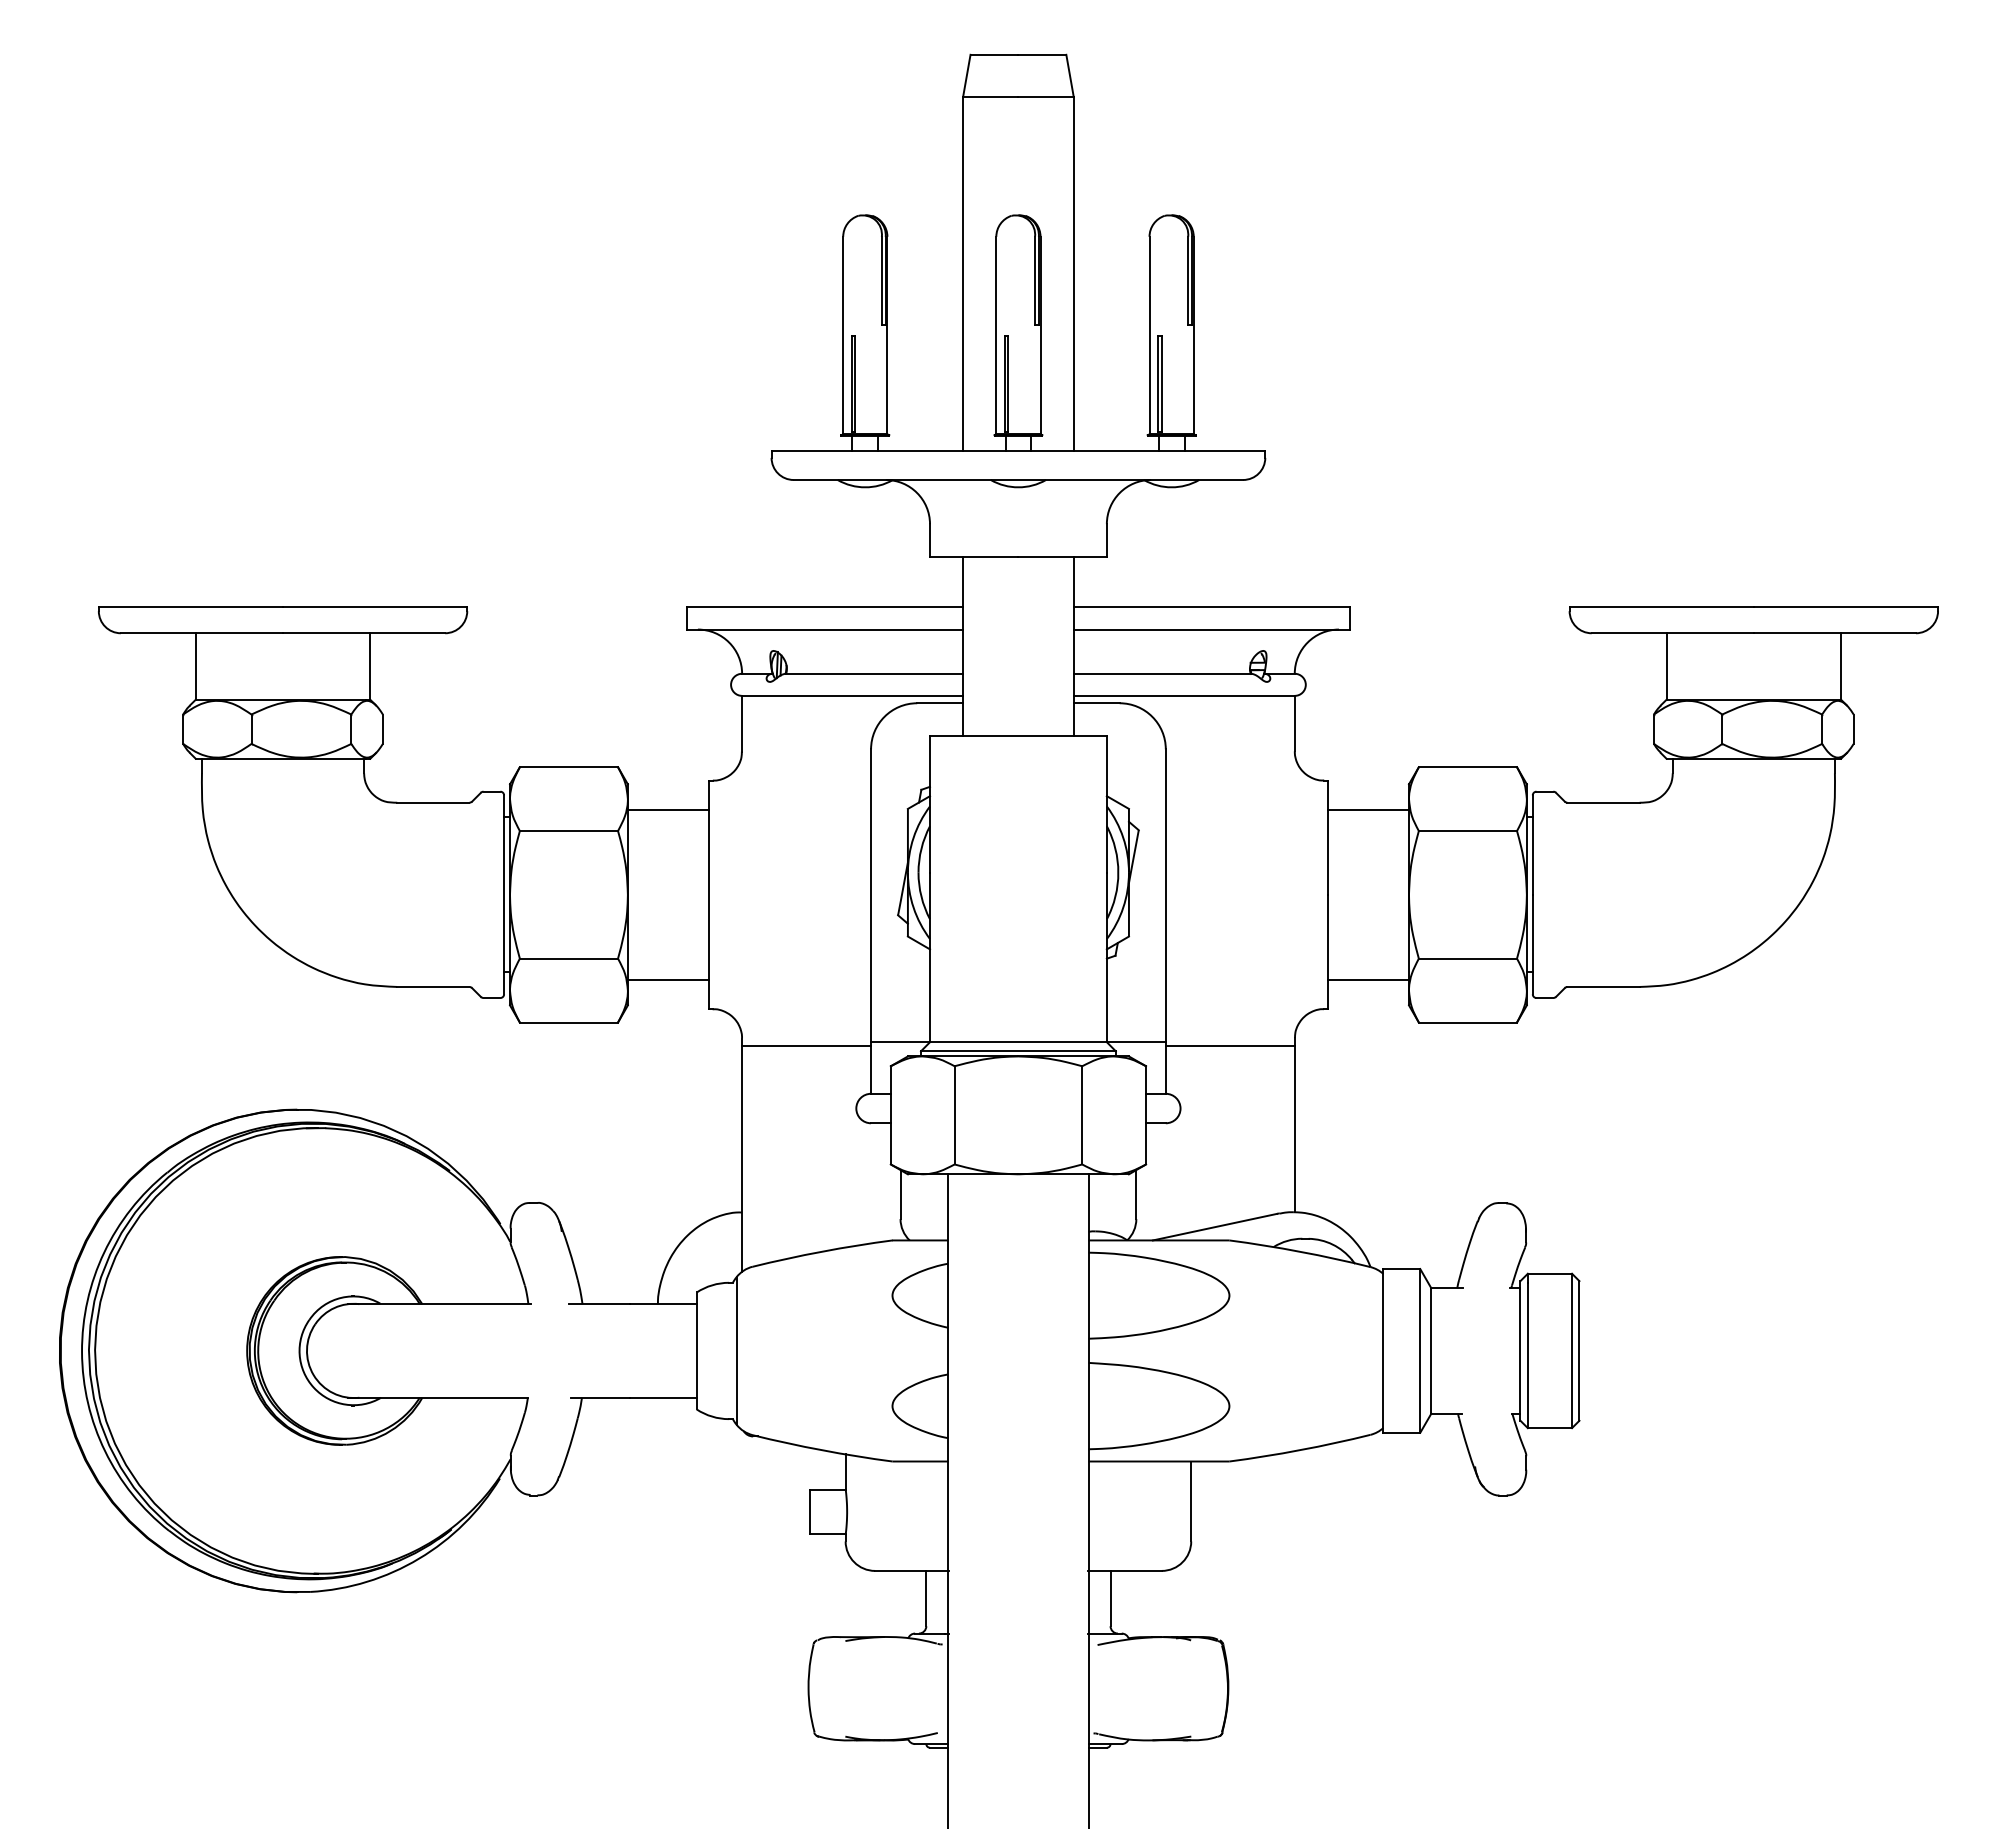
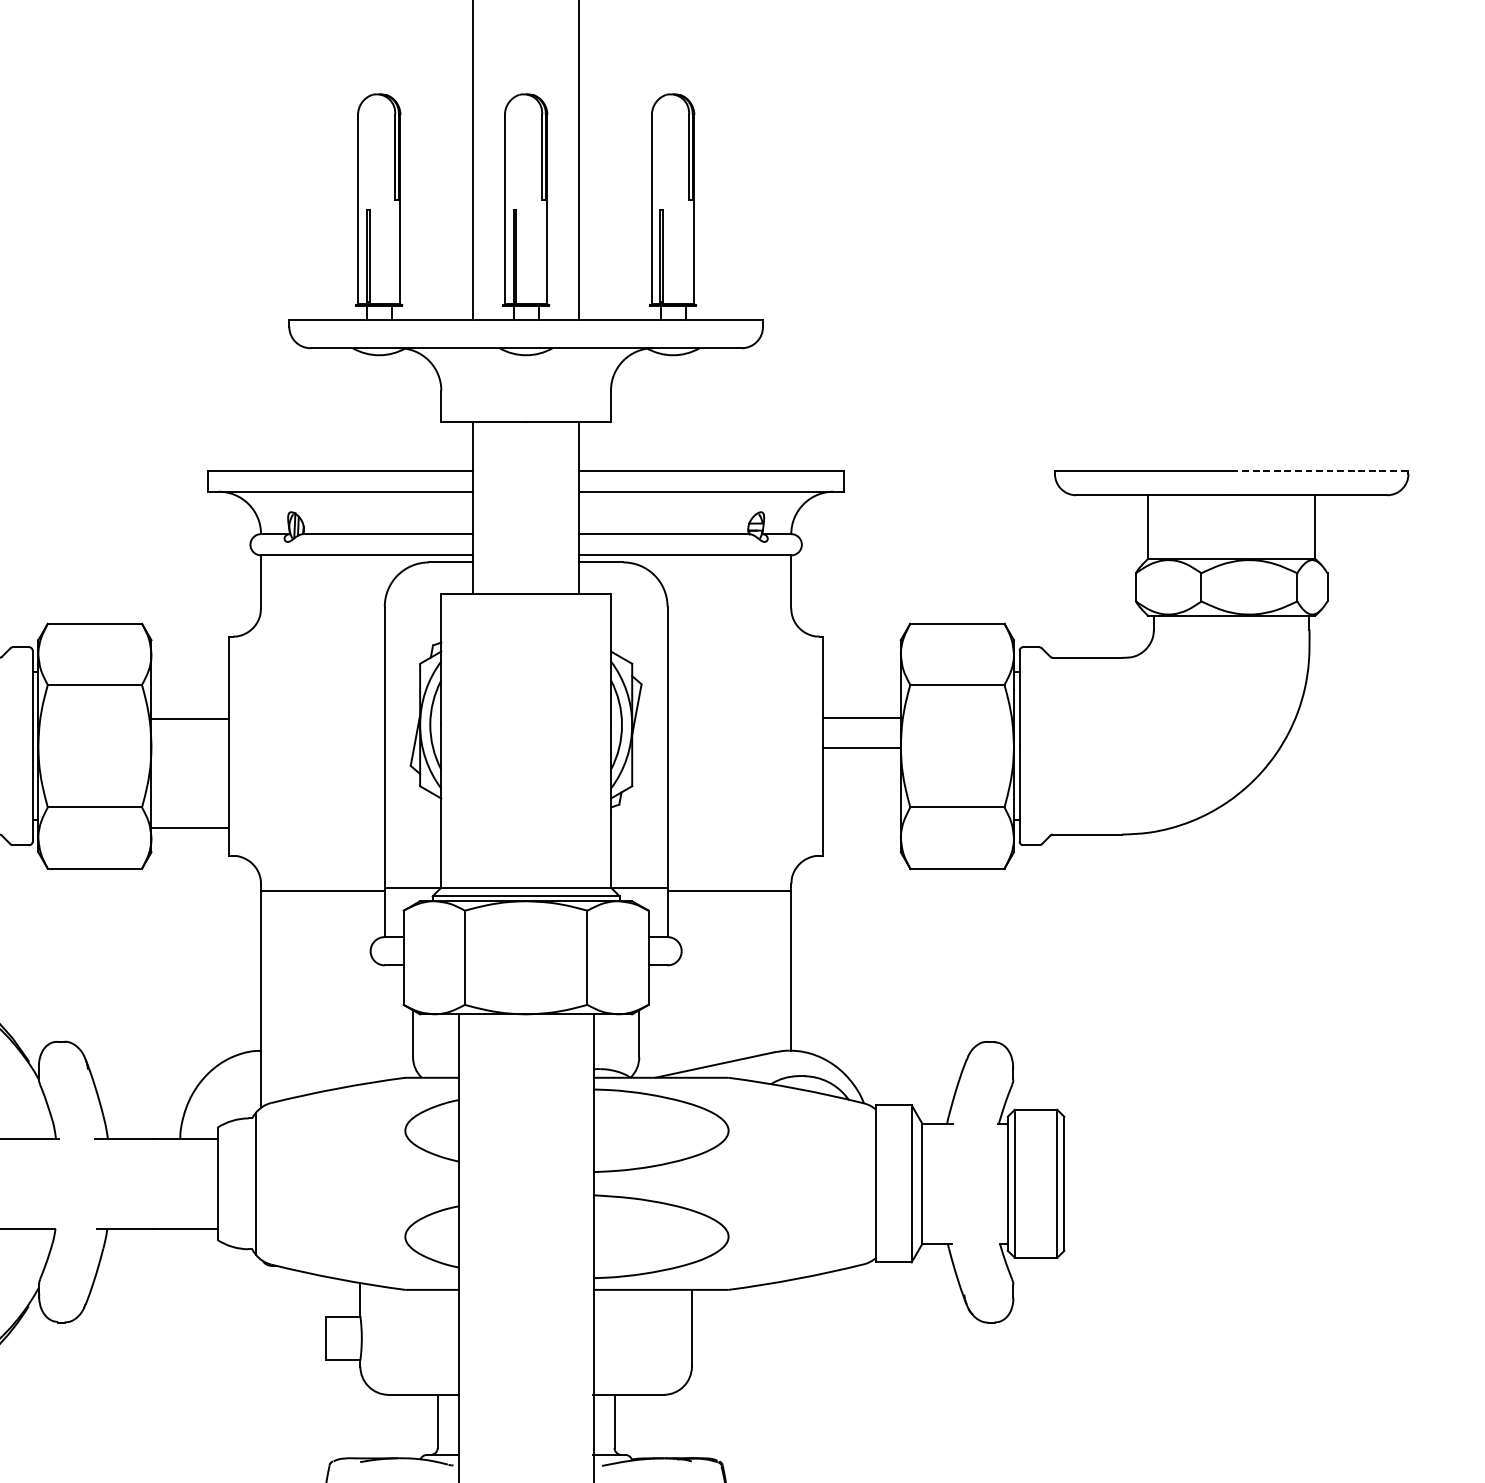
line: (1846, 607) -> (1320, 470), solid -> dashed
line: (667, 810) -> (189, 719), moved
line: (1367, 810) -> (861, 718), moved
line: (1367, 979) -> (861, 747), moved

